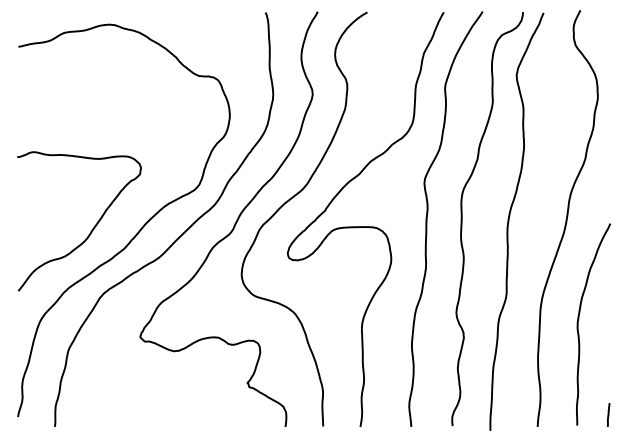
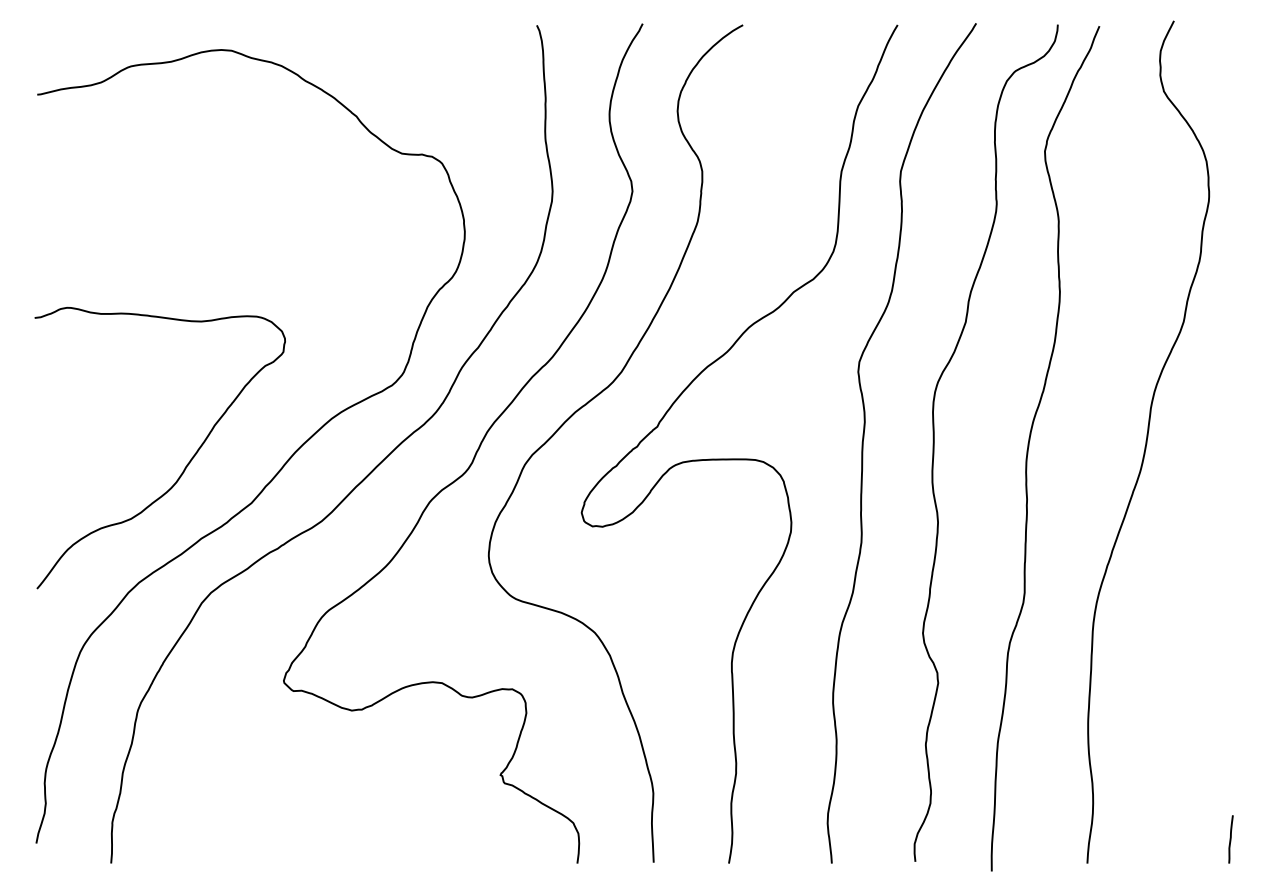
curve: (579, 319) -> (1171, 646), removed

